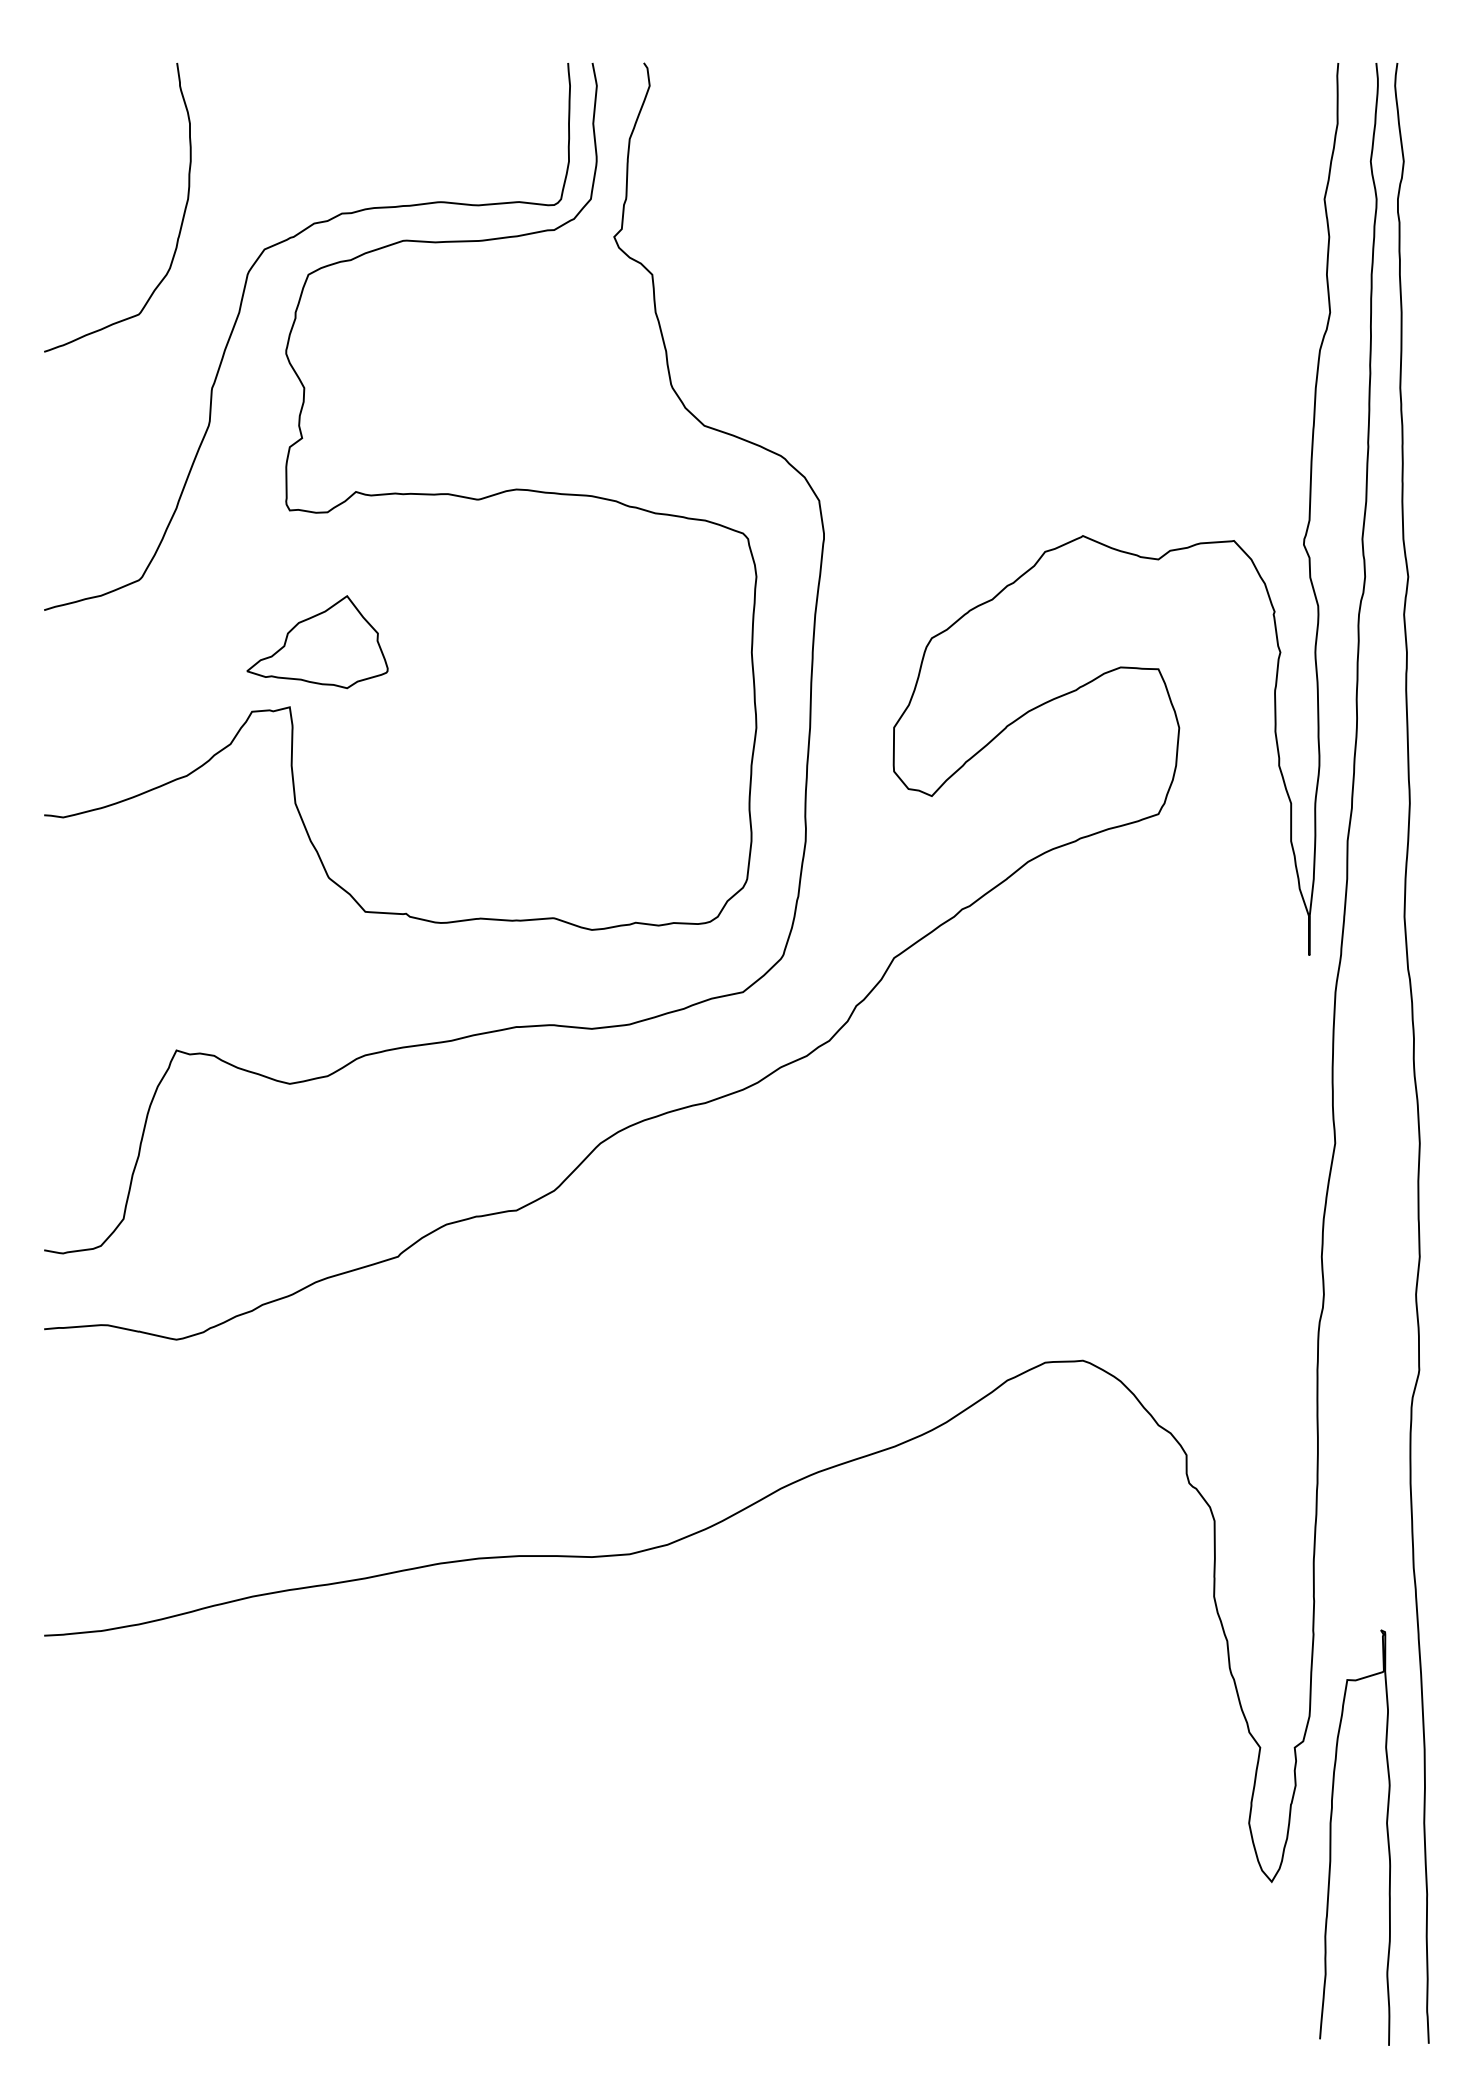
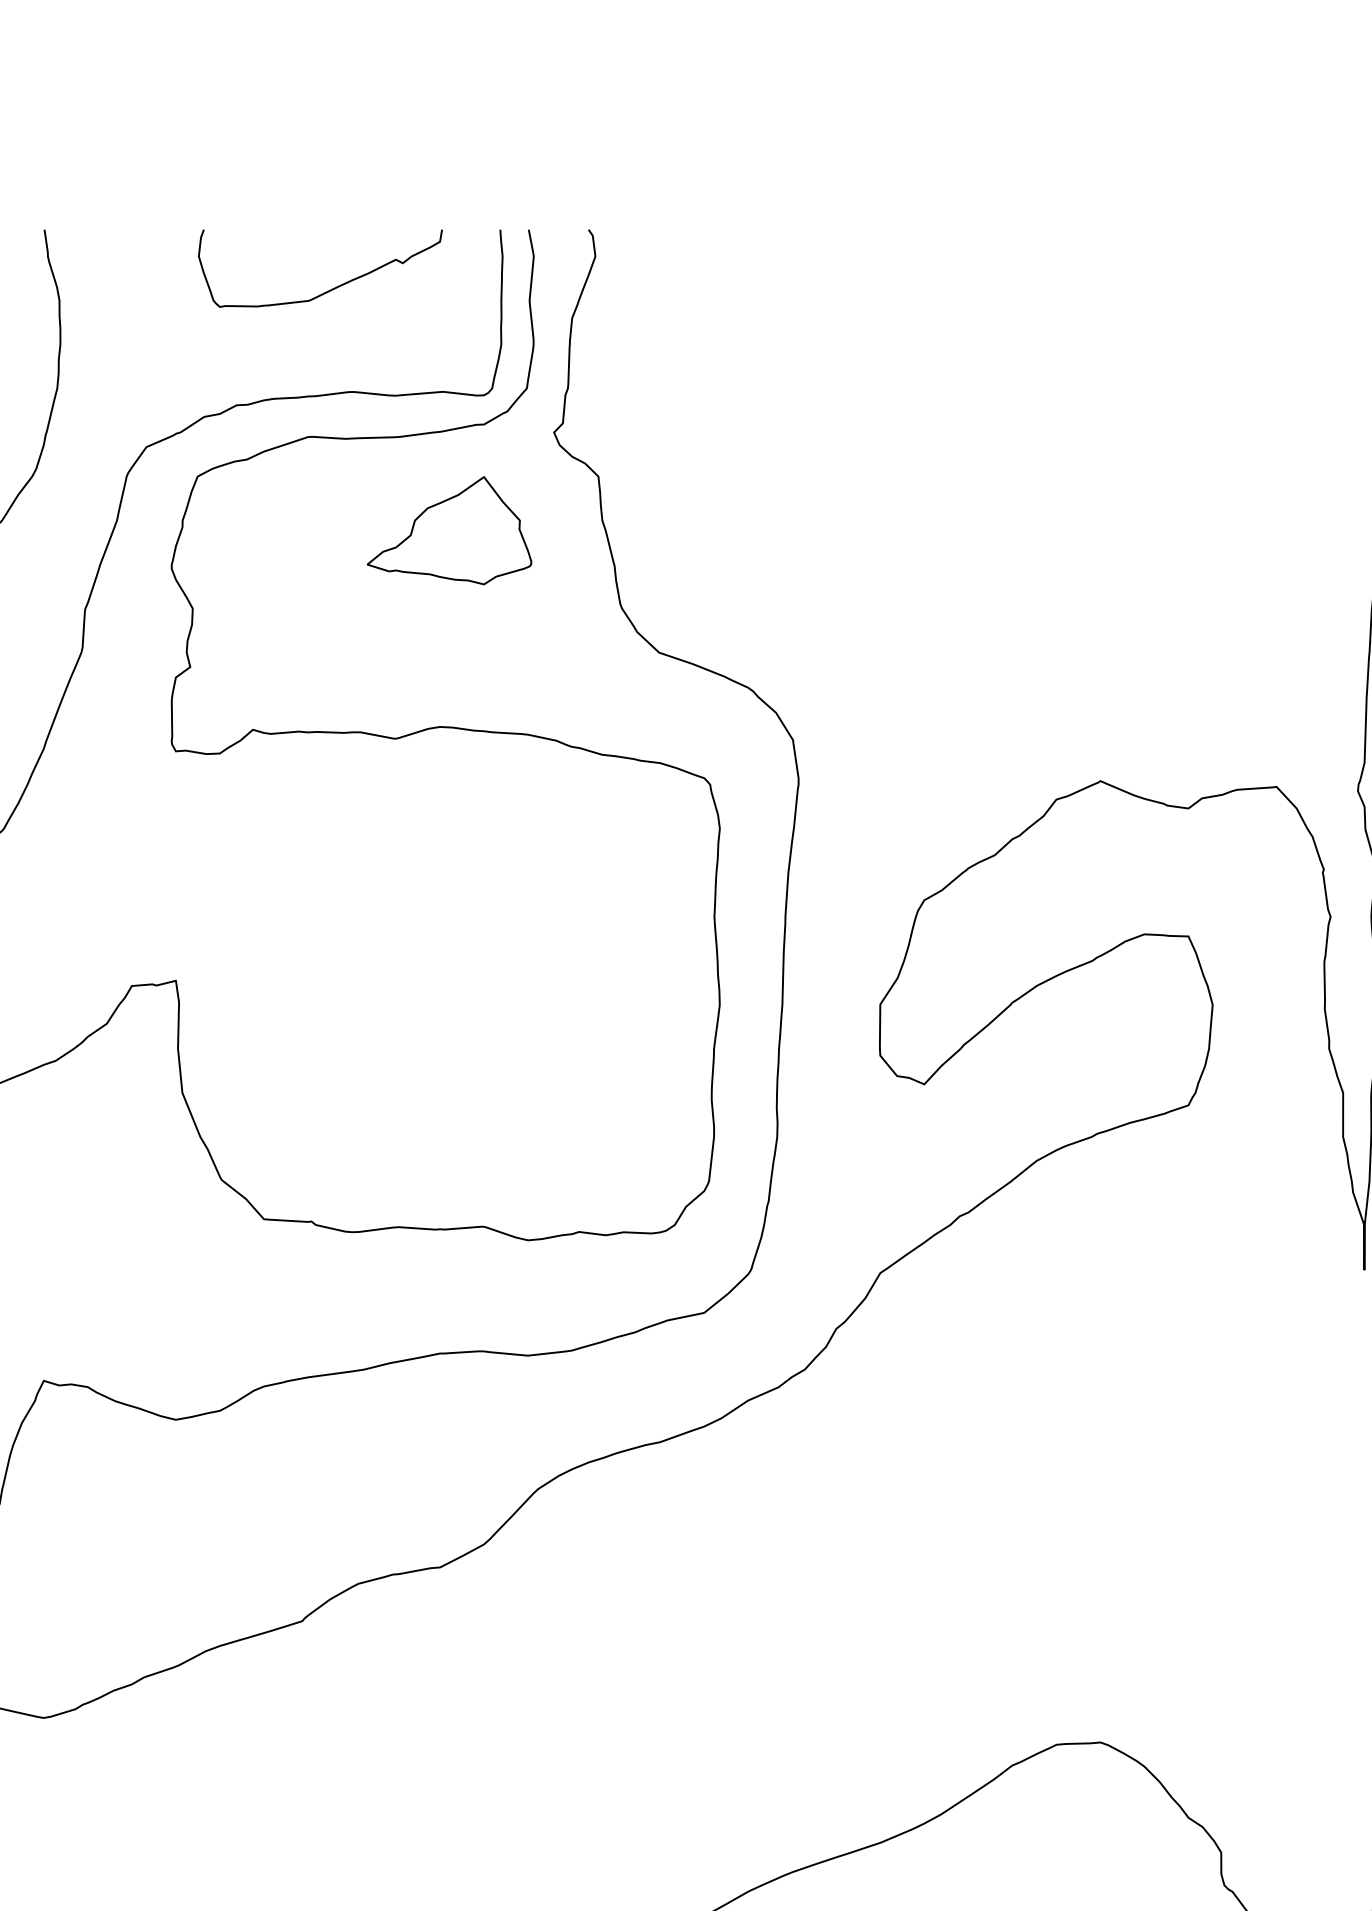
part: (421, 114) -> (329, 289), added
part: (317, 642) -> (449, 531), moved

